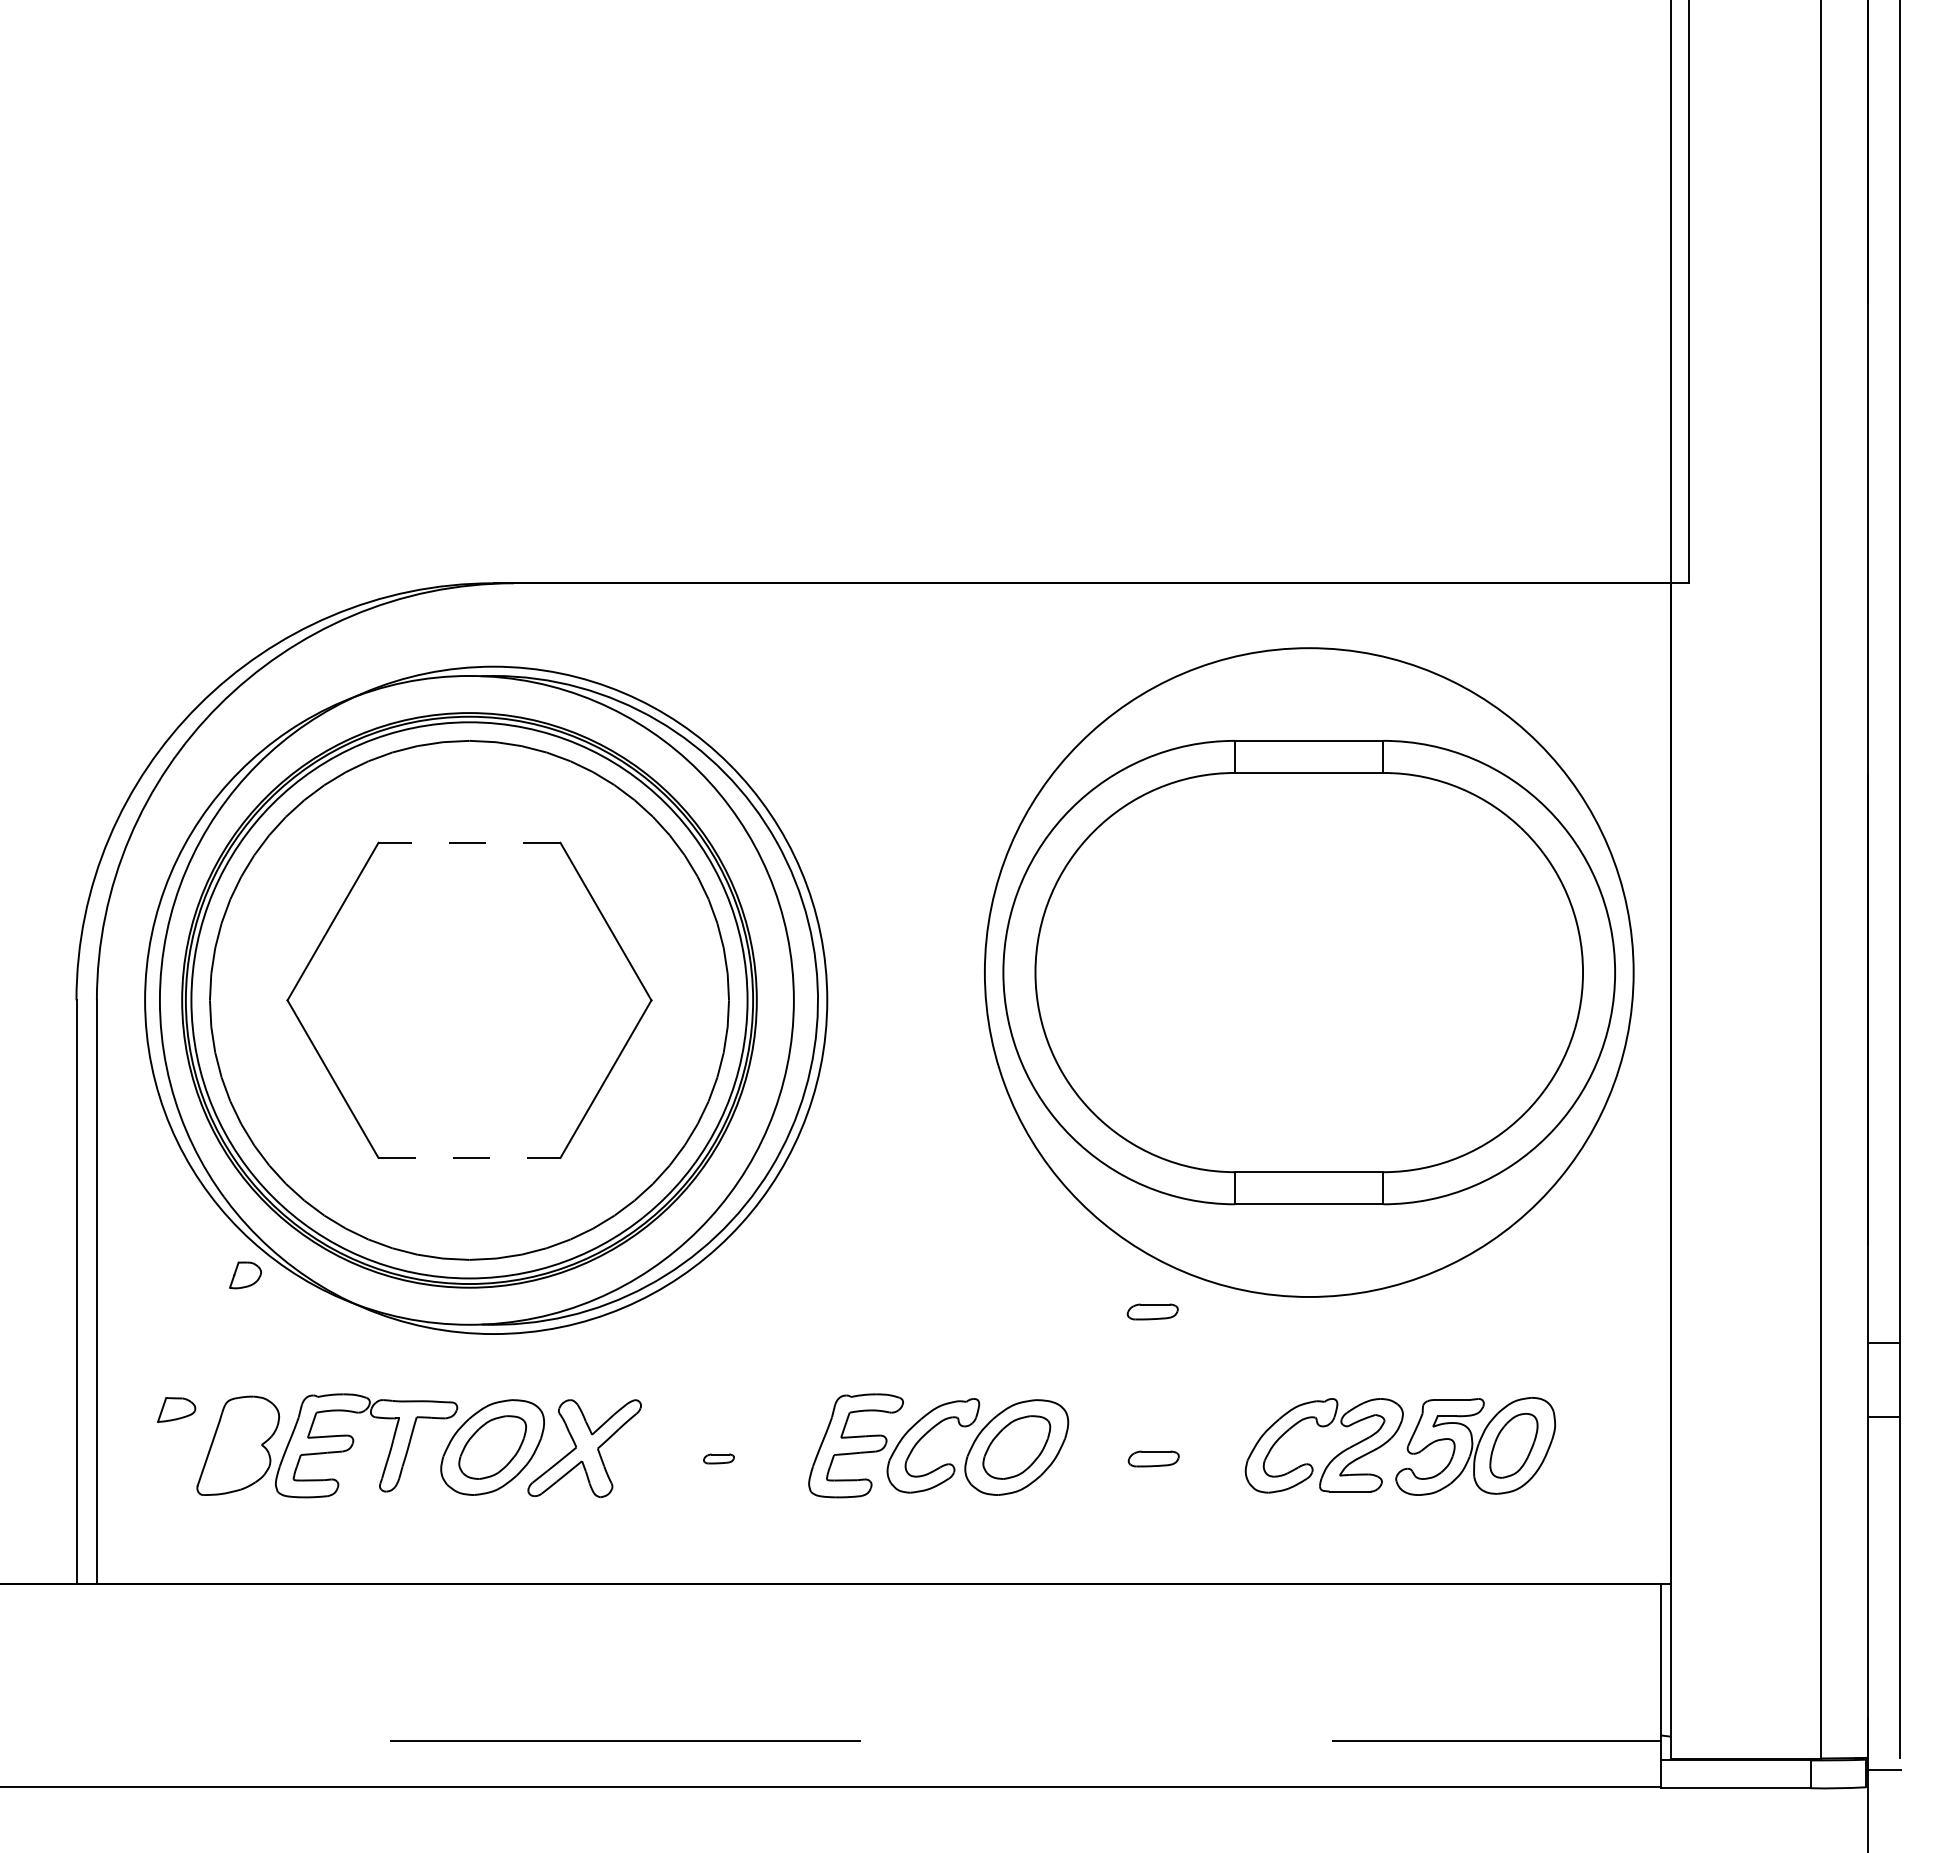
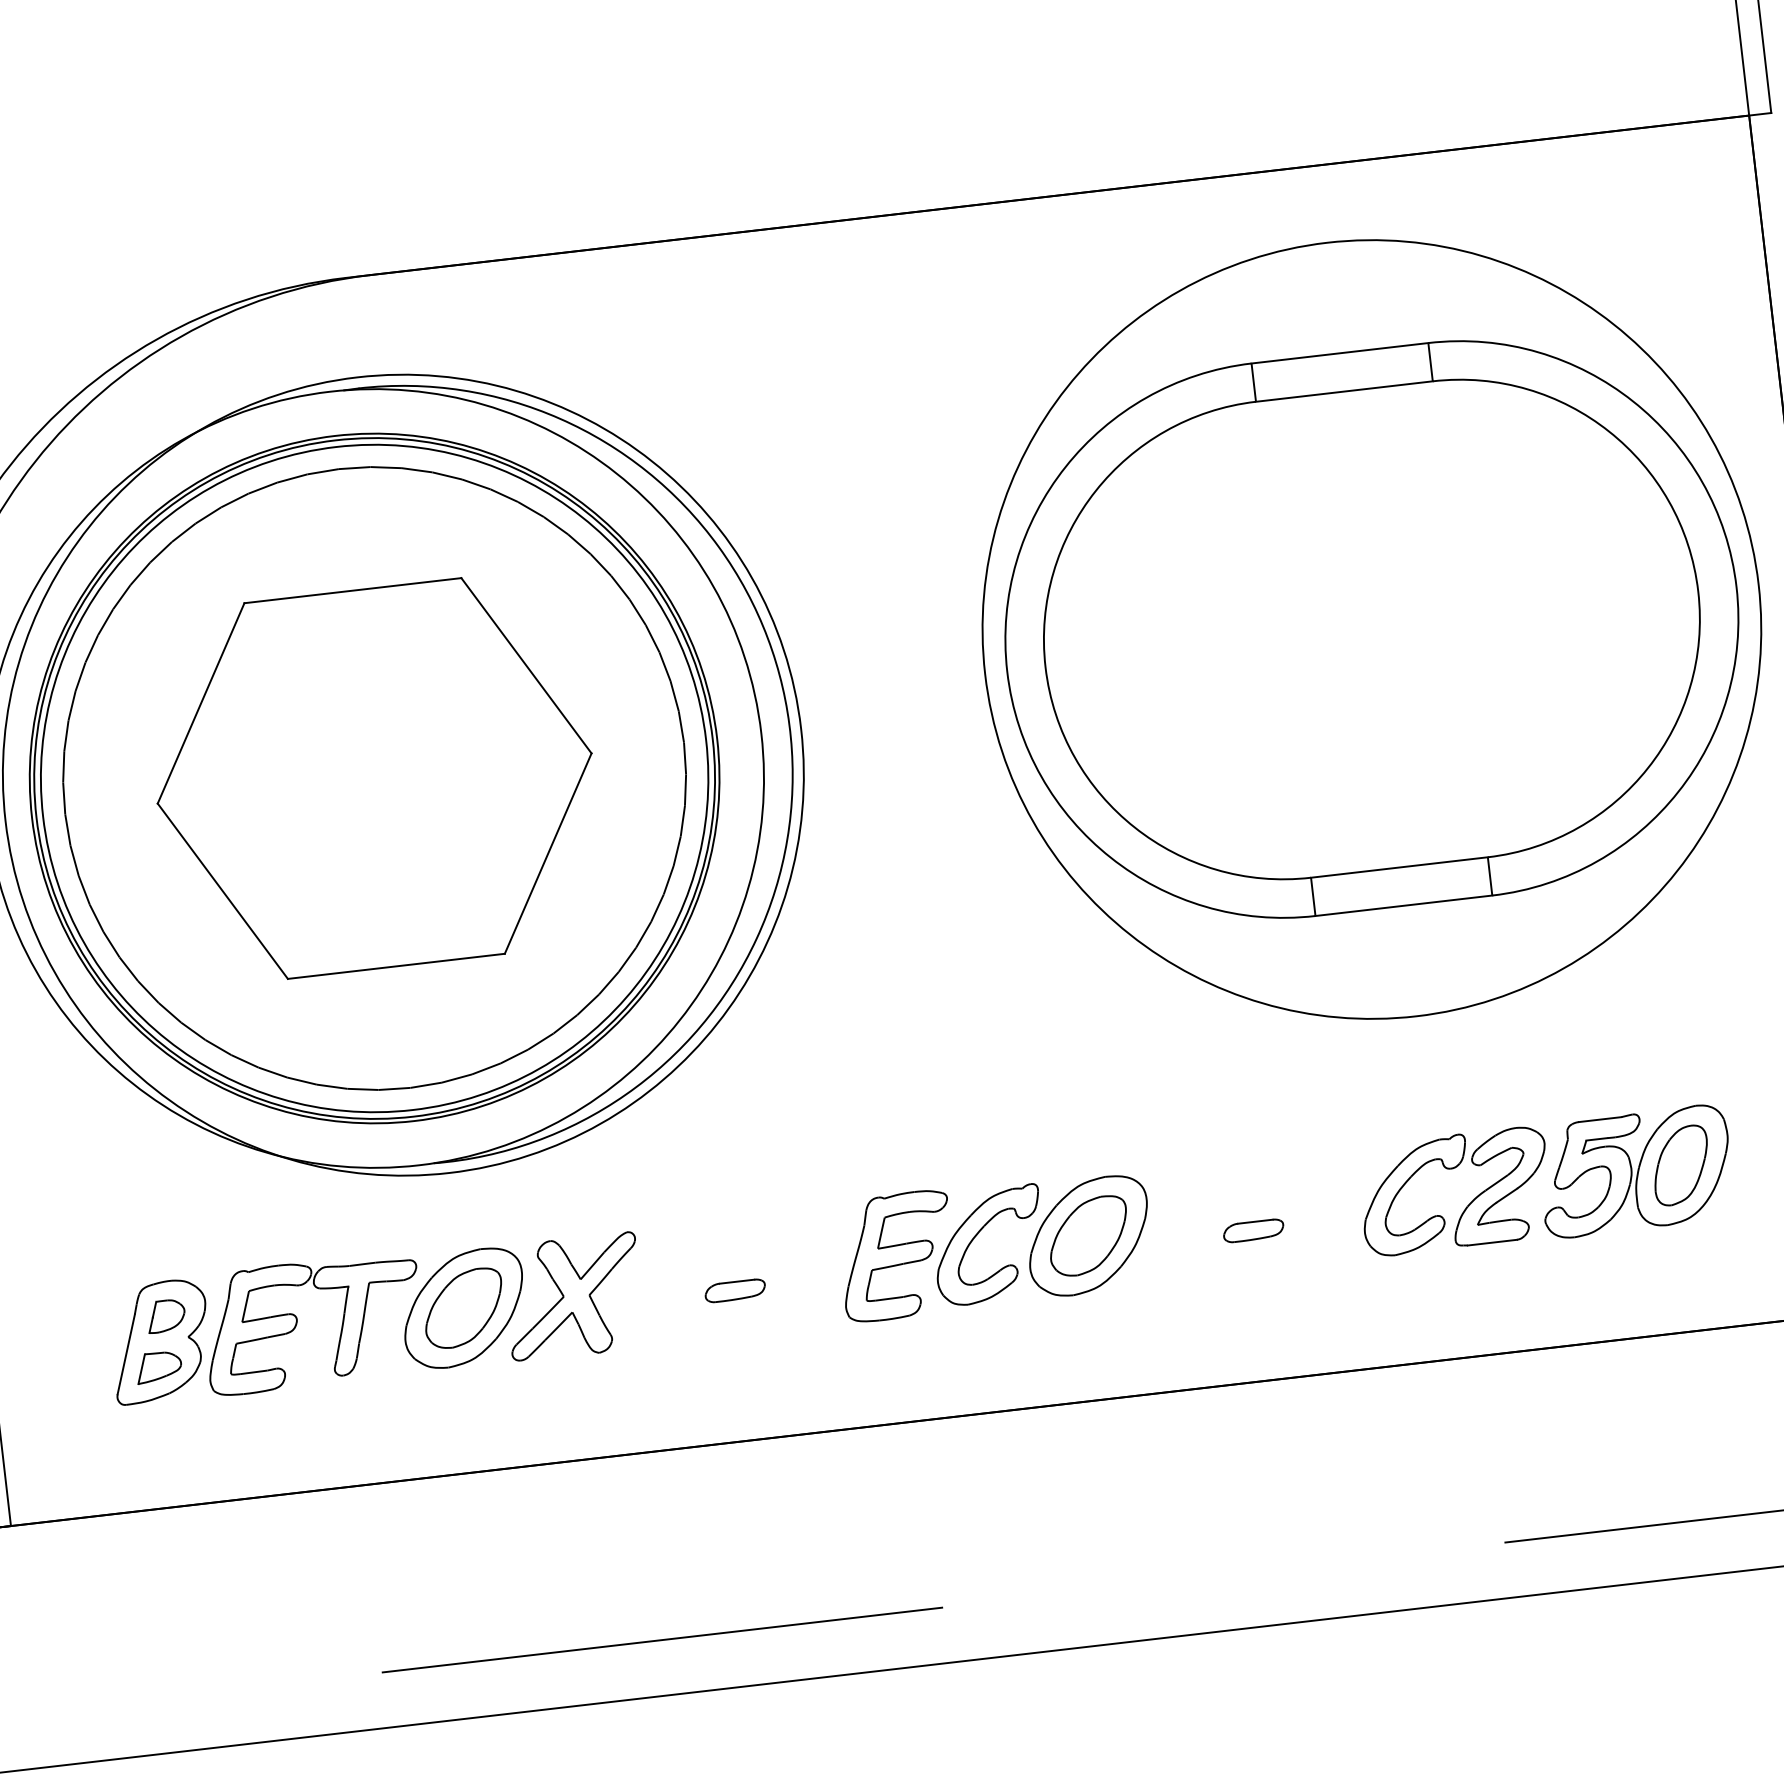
line: (469, 842) -> (352, 590), dashed -> solid
line: (469, 1157) -> (396, 965), dashed -> solid
part: (245, 1275) -> (166, 1316), moved
part: (1152, 1311) -> (1231, 1055), removed
part: (176, 1409) -> (158, 1366), moved
part: (718, 1458) -> (734, 1290), size x1.67

